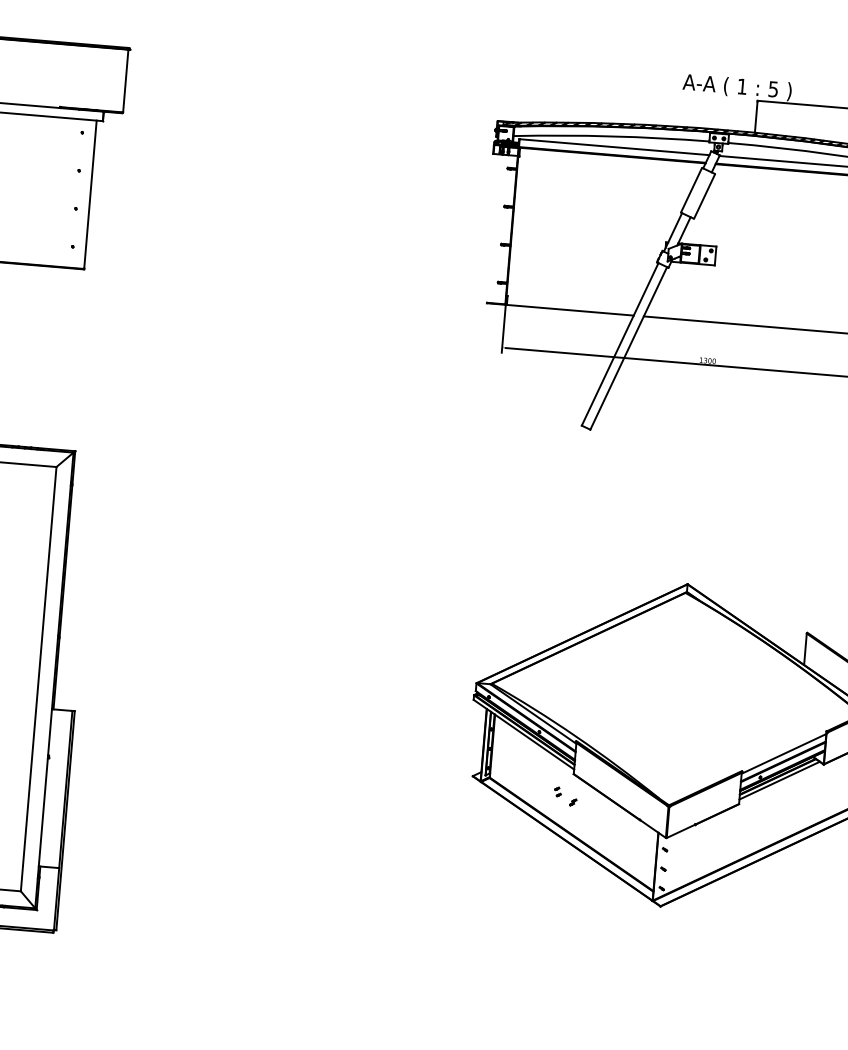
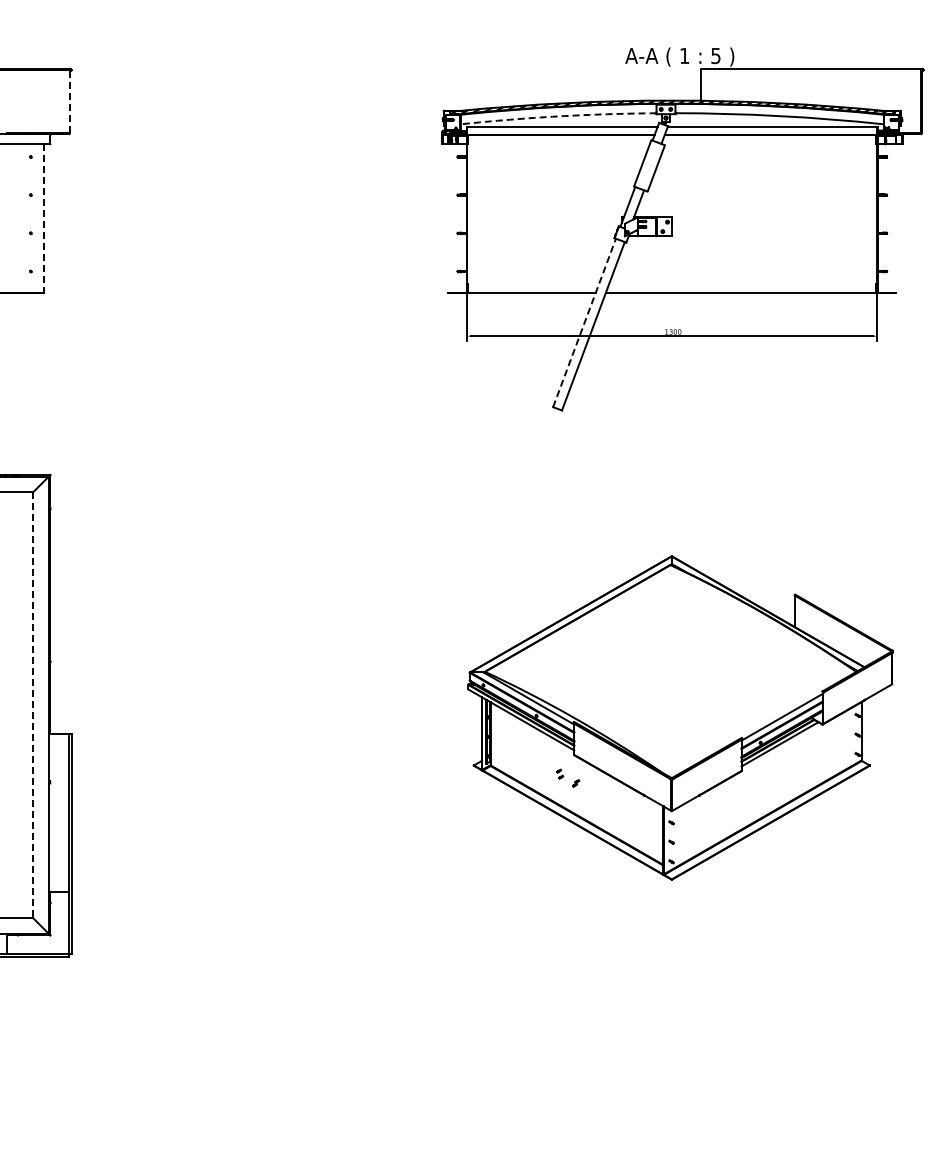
line: (125, 80) -> (69, 101), solid -> dashed
arc: (611, 136) -> (558, 116), solid -> dashed
line: (90, 195) -> (44, 218), solid -> dashed
line: (620, 343) -> (584, 322), solid -> dashed
line: (39, 679) -> (33, 705), solid -> dashed

